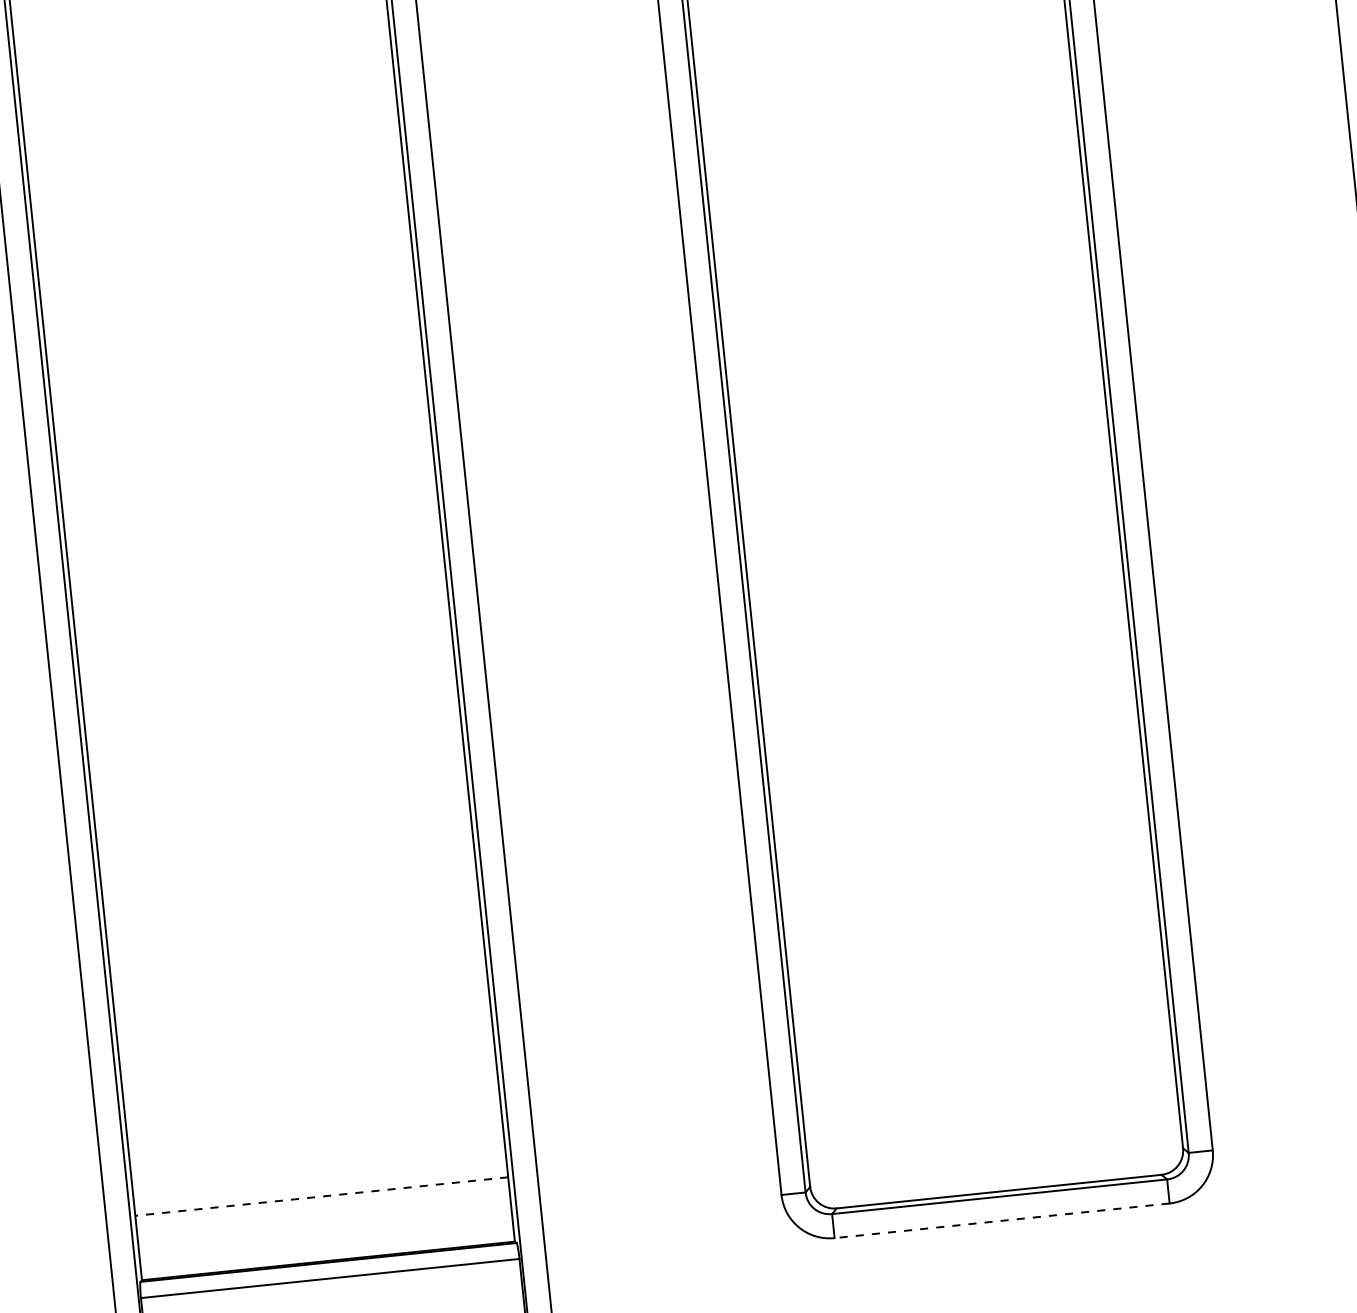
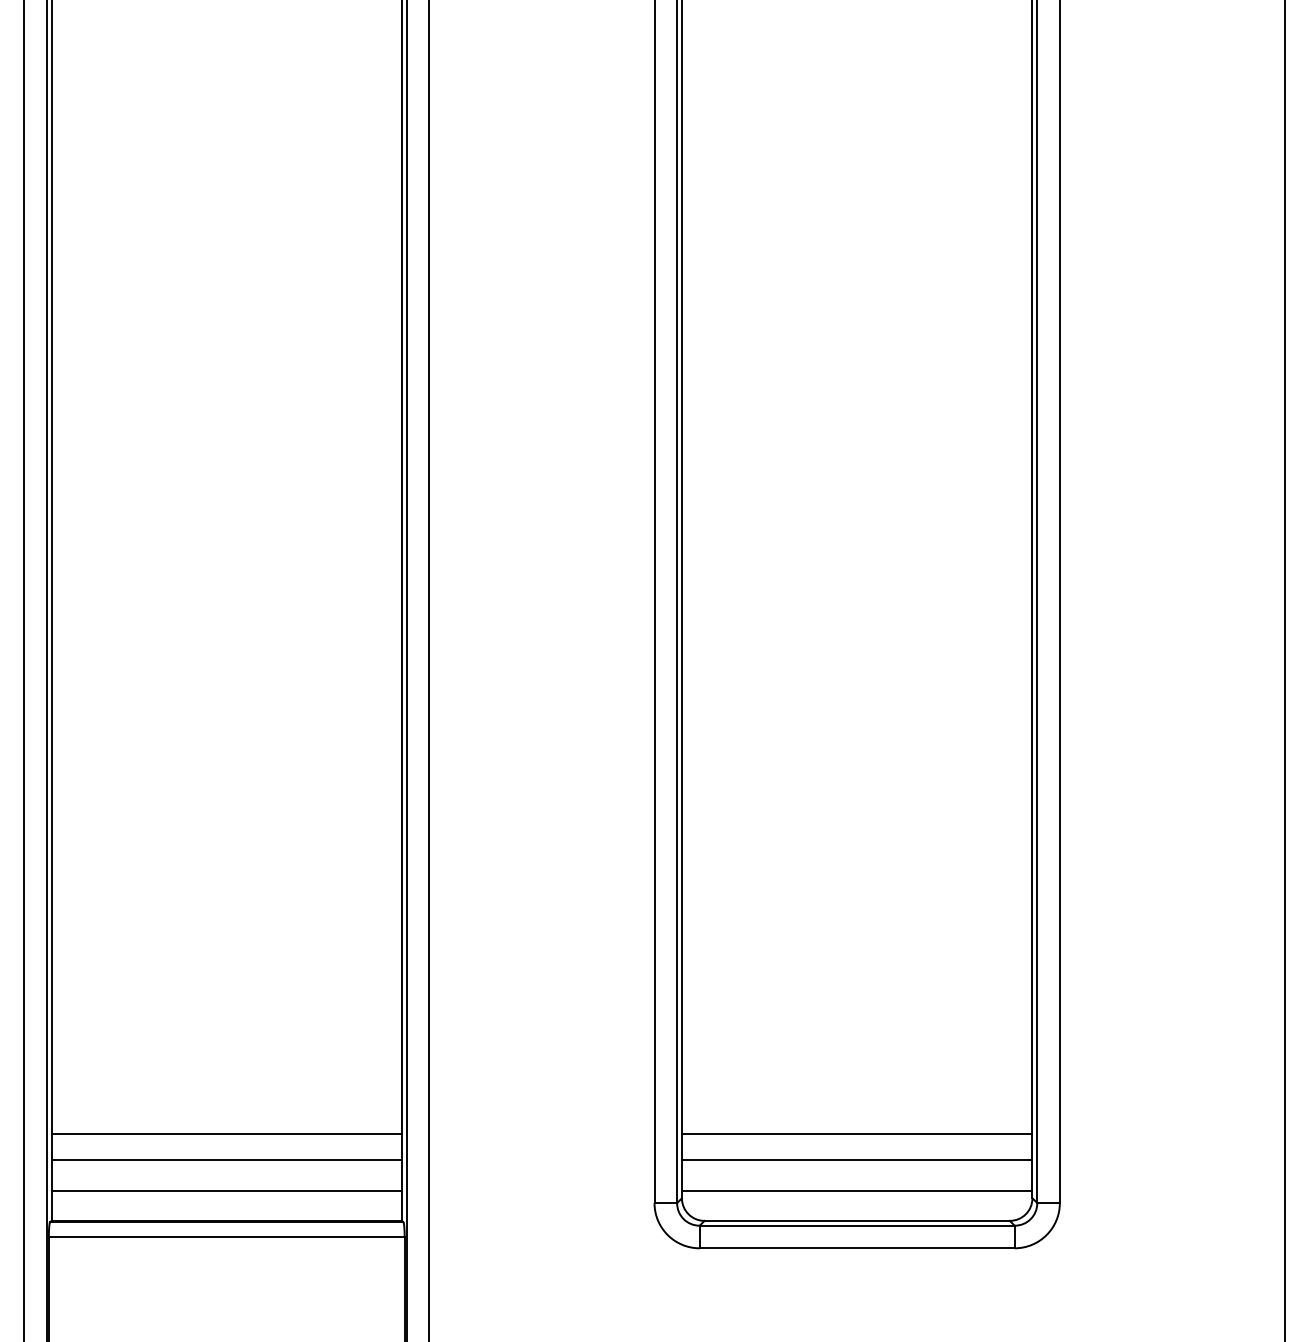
line: (988, 1099) -> (856, 1134), added
line: (991, 1127) -> (856, 1160), added
line: (995, 1159) -> (856, 1190), added
line: (318, 1169) -> (226, 1134), added
line: (321, 1196) -> (226, 1160), dashed -> solid
line: (1001, 1221) -> (856, 1248), dashed -> solid
line: (324, 1228) -> (226, 1190), added

